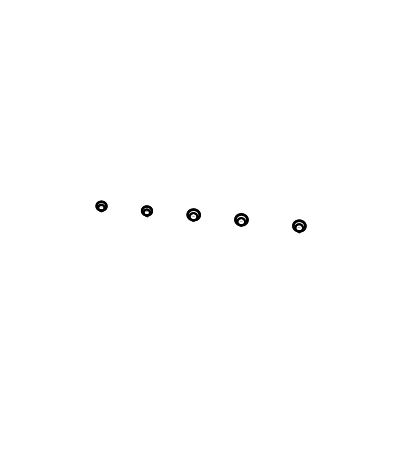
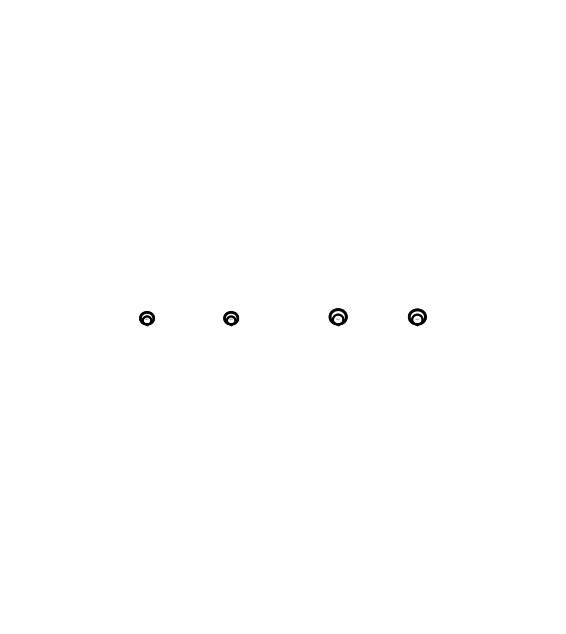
part: (147, 211) -> (231, 318), moved
part: (193, 215) -> (272, 317), removed

